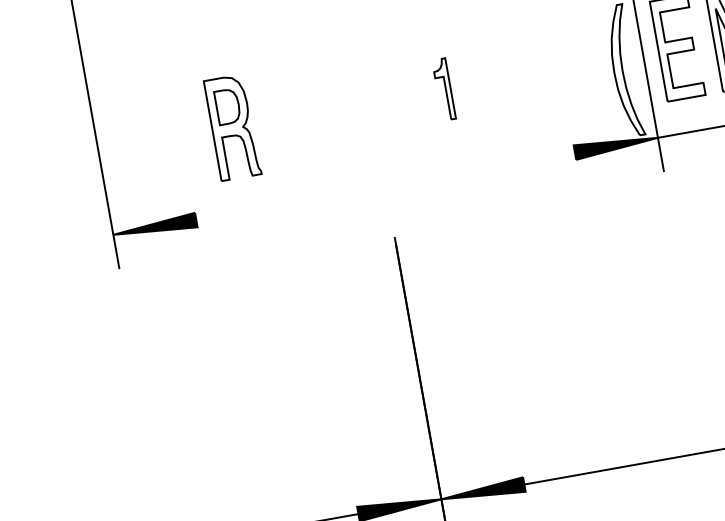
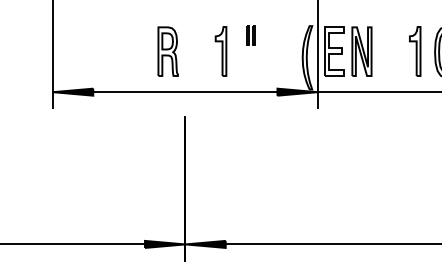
part: (498, 45) -> (250, 35), added
part: (442, 89) -> (220, 51), size x1.67
part: (231, 127) -> (167, 51), moved
line: (386, 186) -> (185, 92), added

